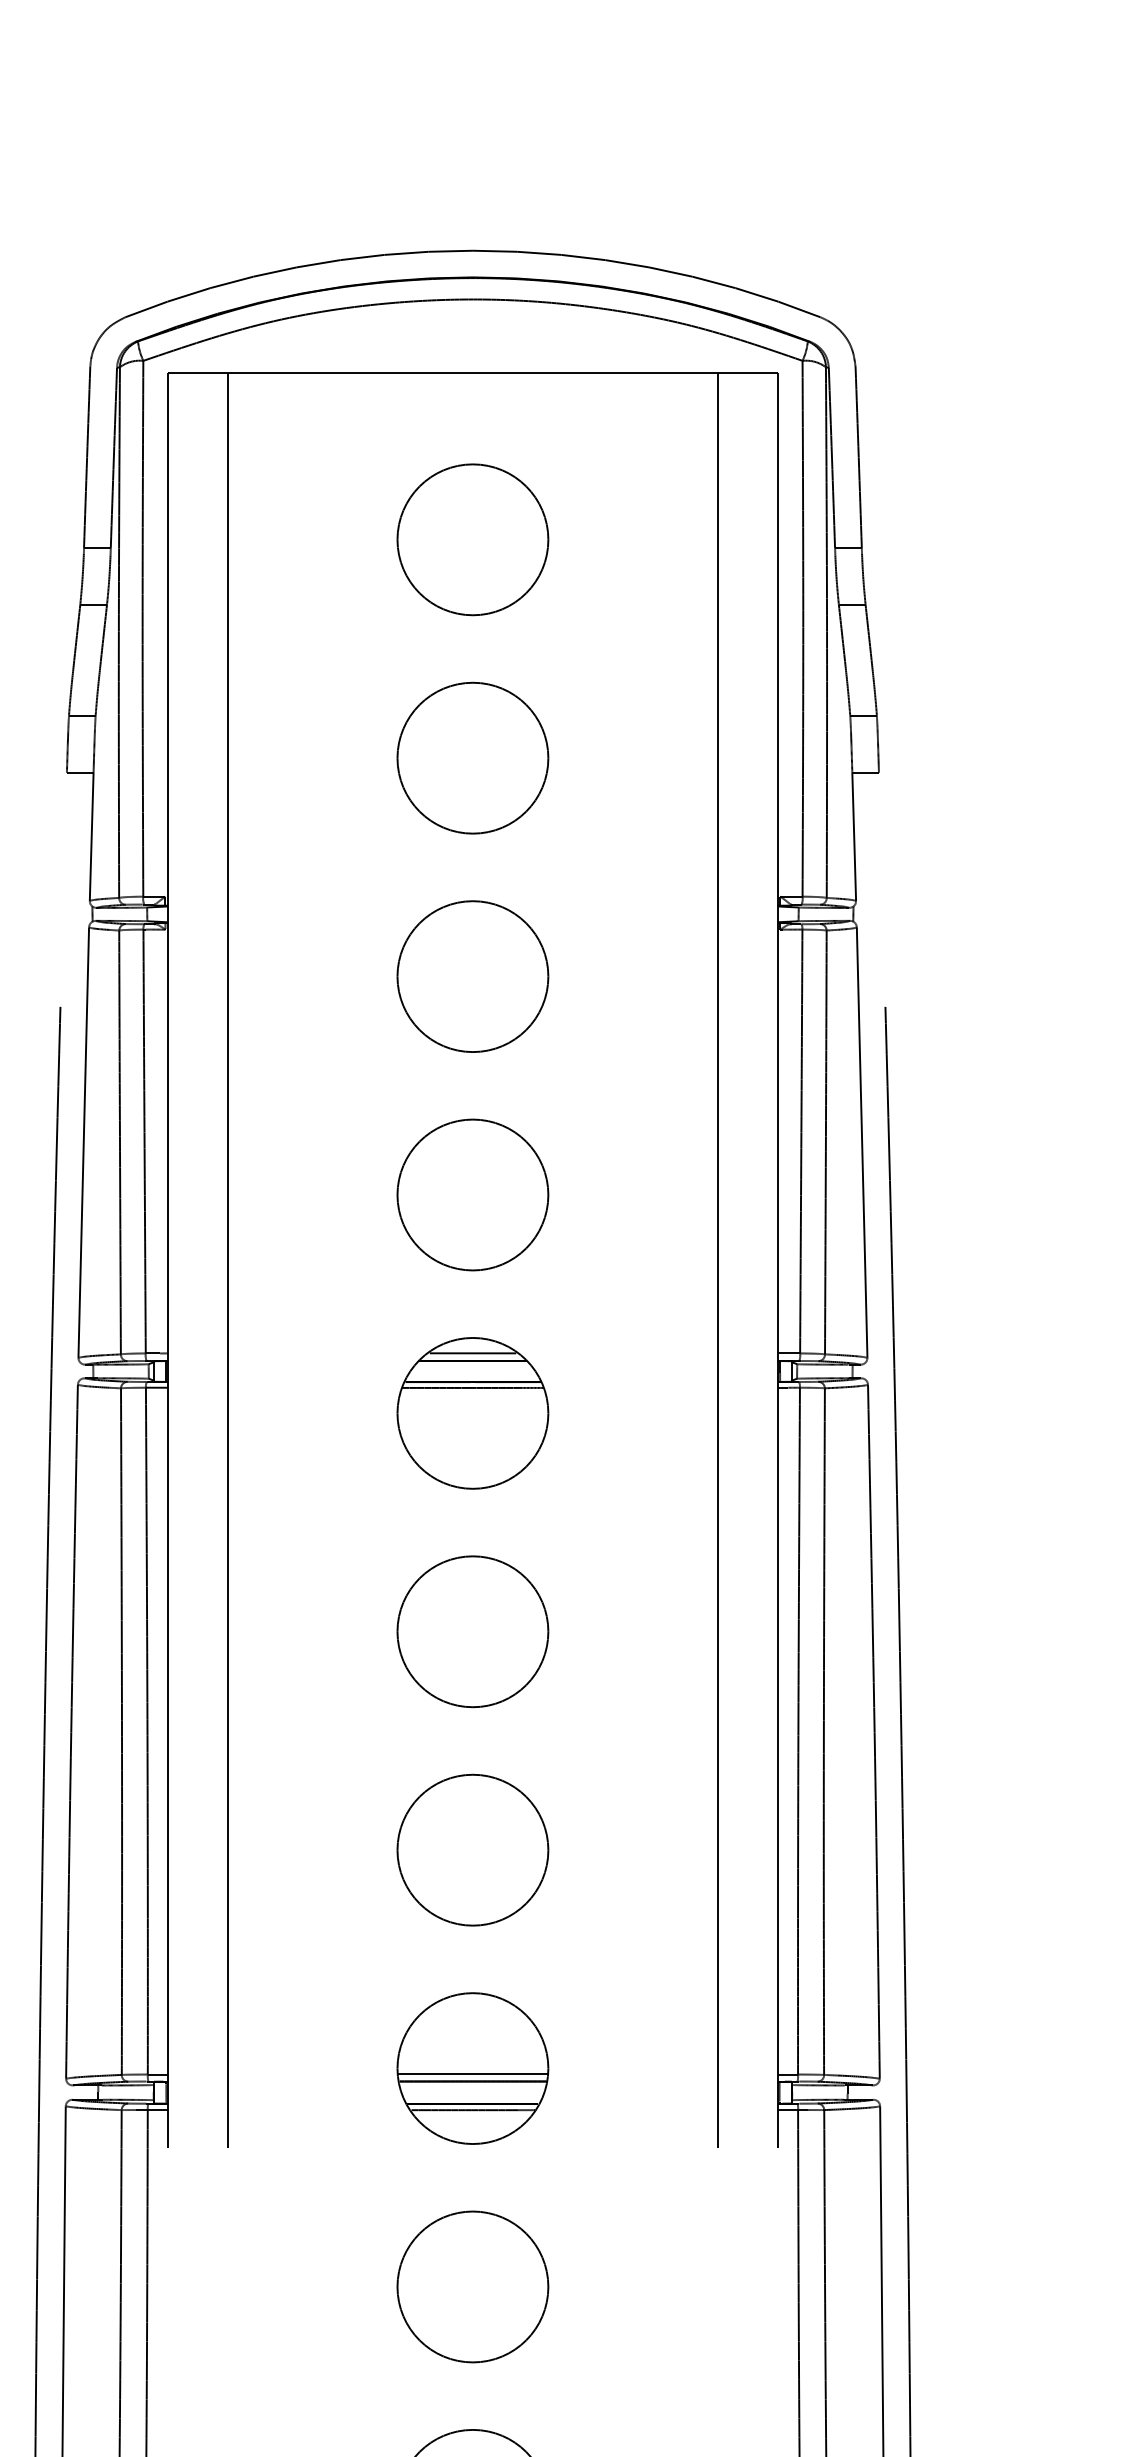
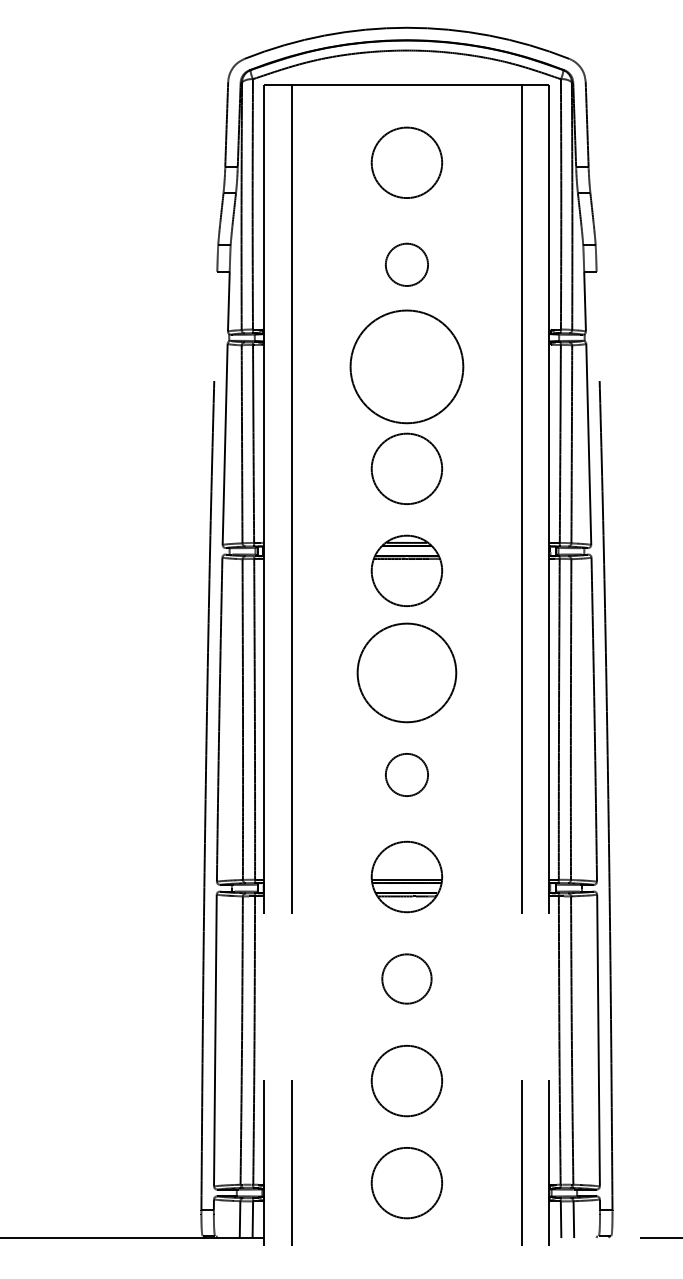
circle: (471, 757) -> (406, 264), size x0.6
circle: (471, 975) -> (406, 366), size x1.6
circle: (471, 1630) -> (406, 672), size x1.4
circle: (471, 1849) -> (406, 774), size x0.6
circle: (471, 2285) -> (406, 978), size x0.7

